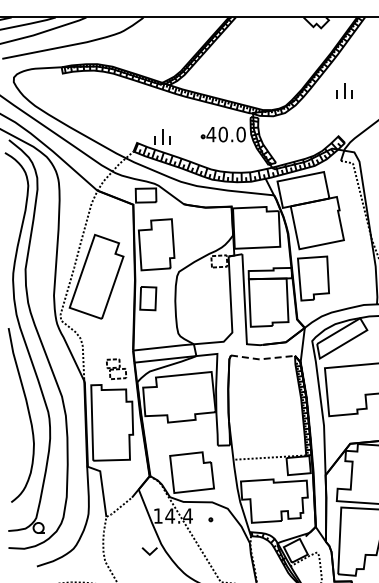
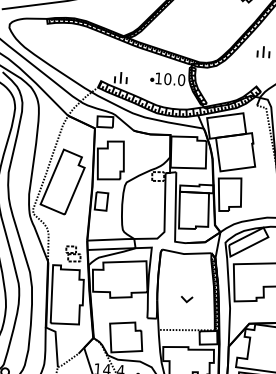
text: (211, 134) -> (158, 78), 40.0 -> 10.0
line: (262, 359) -> (186, 254), dashed -> solid
part: (267, 417) -> (187, 299), added

